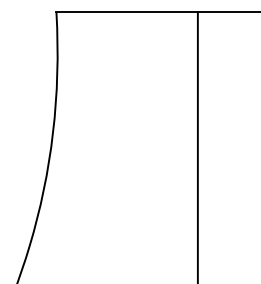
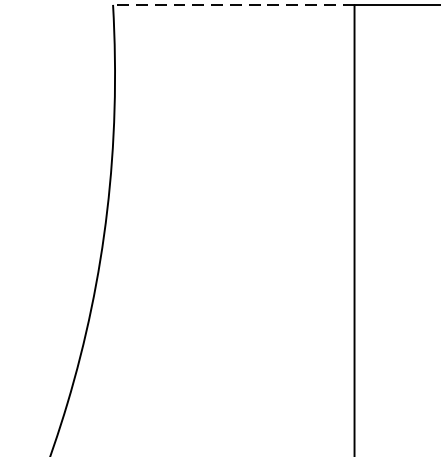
line: (127, 12) -> (234, 5), solid -> dashed

